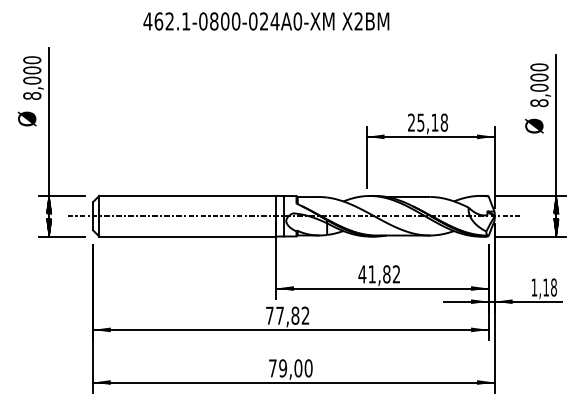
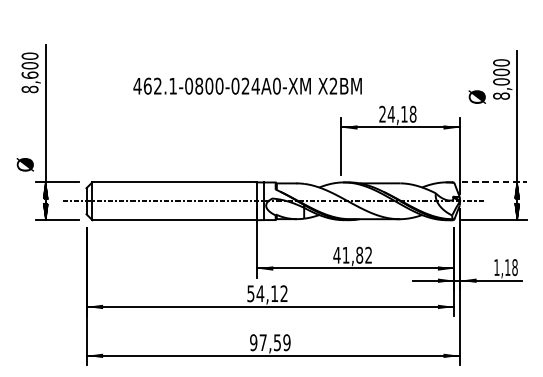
text: (266, 21) -> (247, 86), moved
text: (32, 80) -> (30, 75), 8,000 -> 8,600
text: (26, 118) -> (24, 164), moved
text: (420, 122) -> (390, 114), 25,18 -> 24,18
text: (534, 125) -> (477, 96), moved
line: (531, 195) -> (494, 181), solid -> dashed
text: (282, 315) -> (262, 293), 77,82 -> 54,12
text: (290, 368) -> (270, 342), 79,00 -> 97,59

